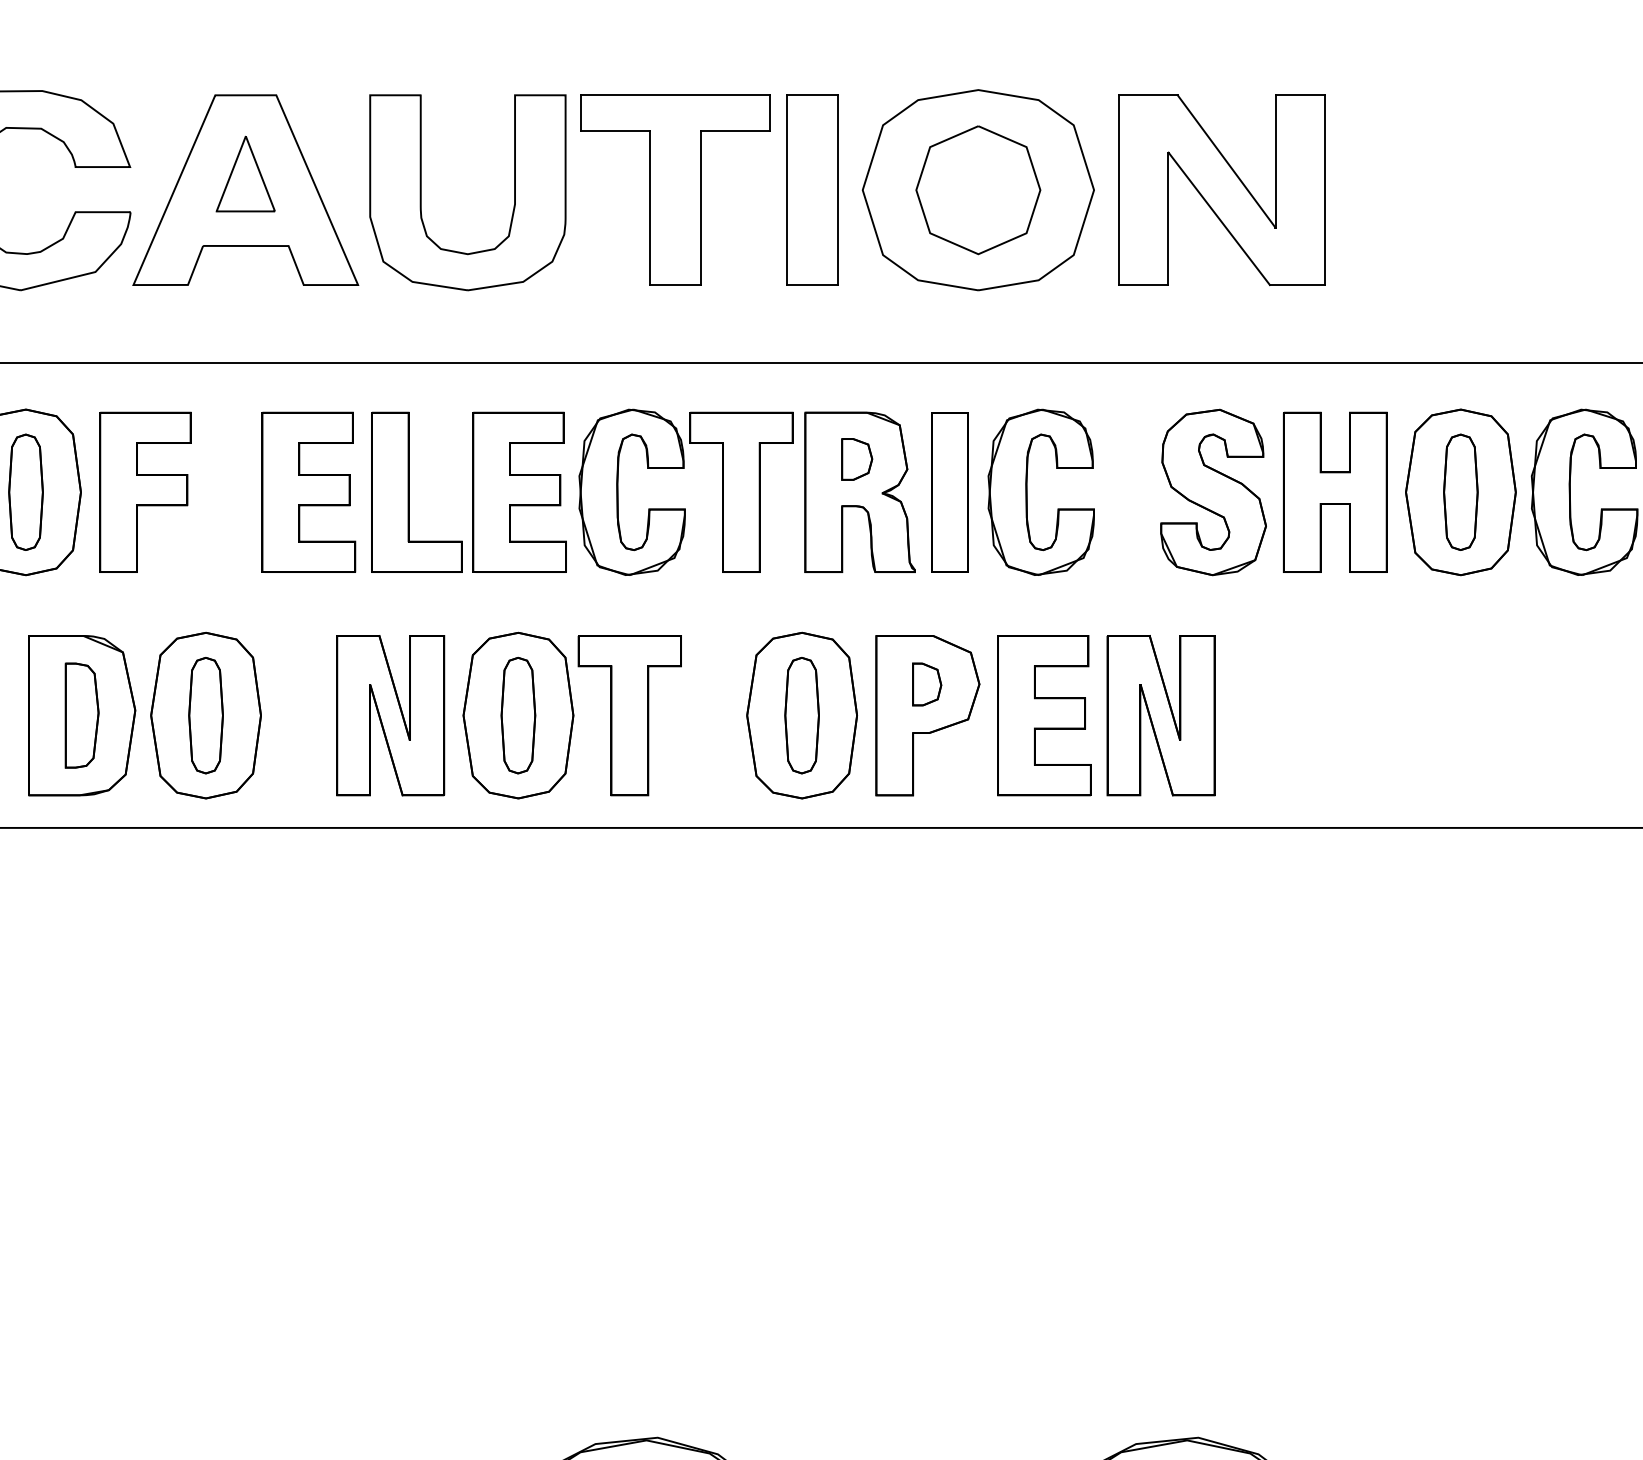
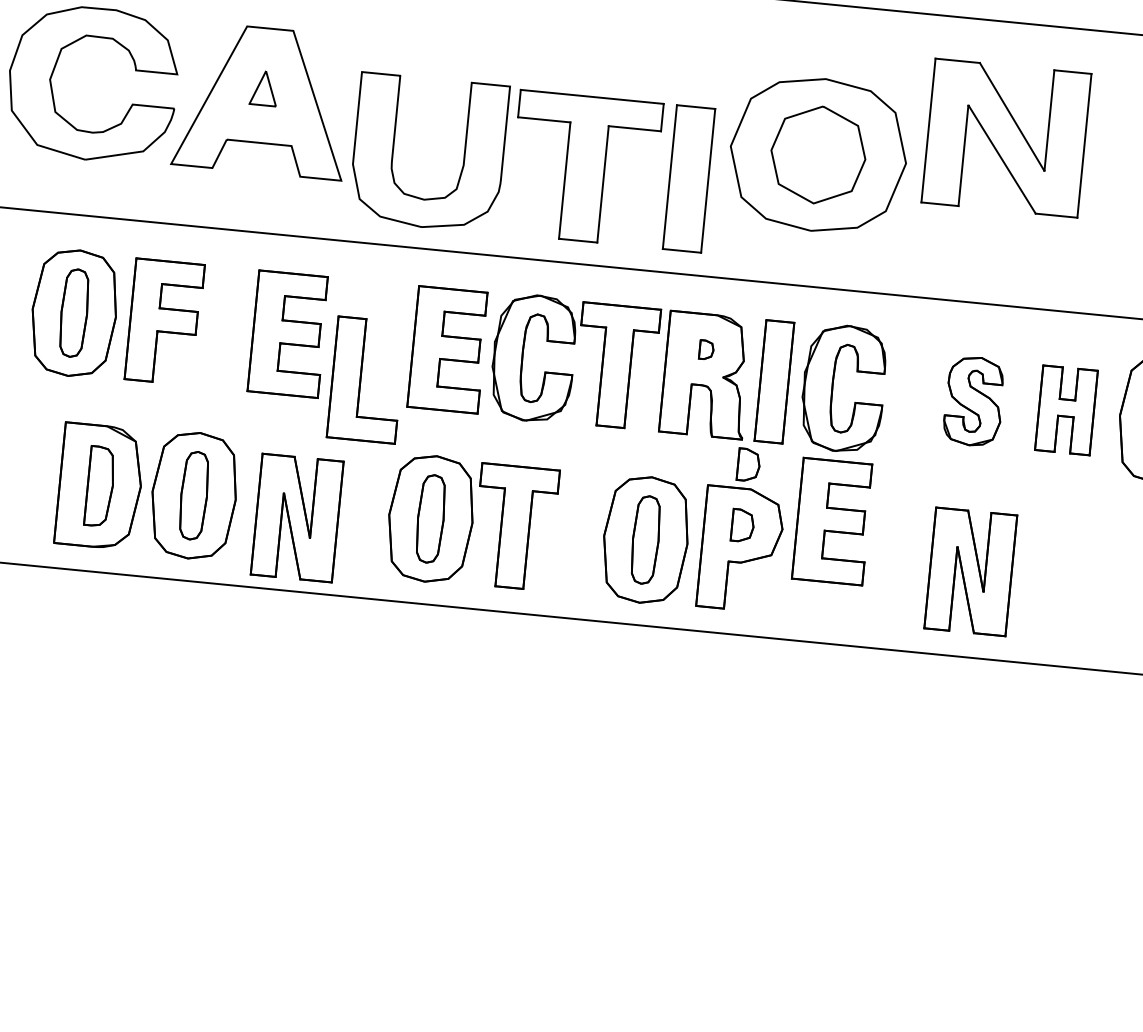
part: (245, 173) -> (264, 87), size x0.6
part: (675, 189) -> (585, 168), moved
part: (812, 189) -> (689, 178), moved
part: (1221, 190) -> (1006, 138), moved
part: (421, 192) -> (393, 149), moved
part: (857, 459) -> (706, 350), size x0.6
part: (409, 491) -> (361, 378), moved
part: (1335, 491) -> (1066, 409), size x0.7
part: (1213, 492) -> (974, 401), size x0.7
part: (927, 604) -> (749, 465), added
part: (390, 715) -> (297, 517), moved
part: (1044, 715) -> (833, 521), moved
part: (1160, 715) -> (970, 571), moved

